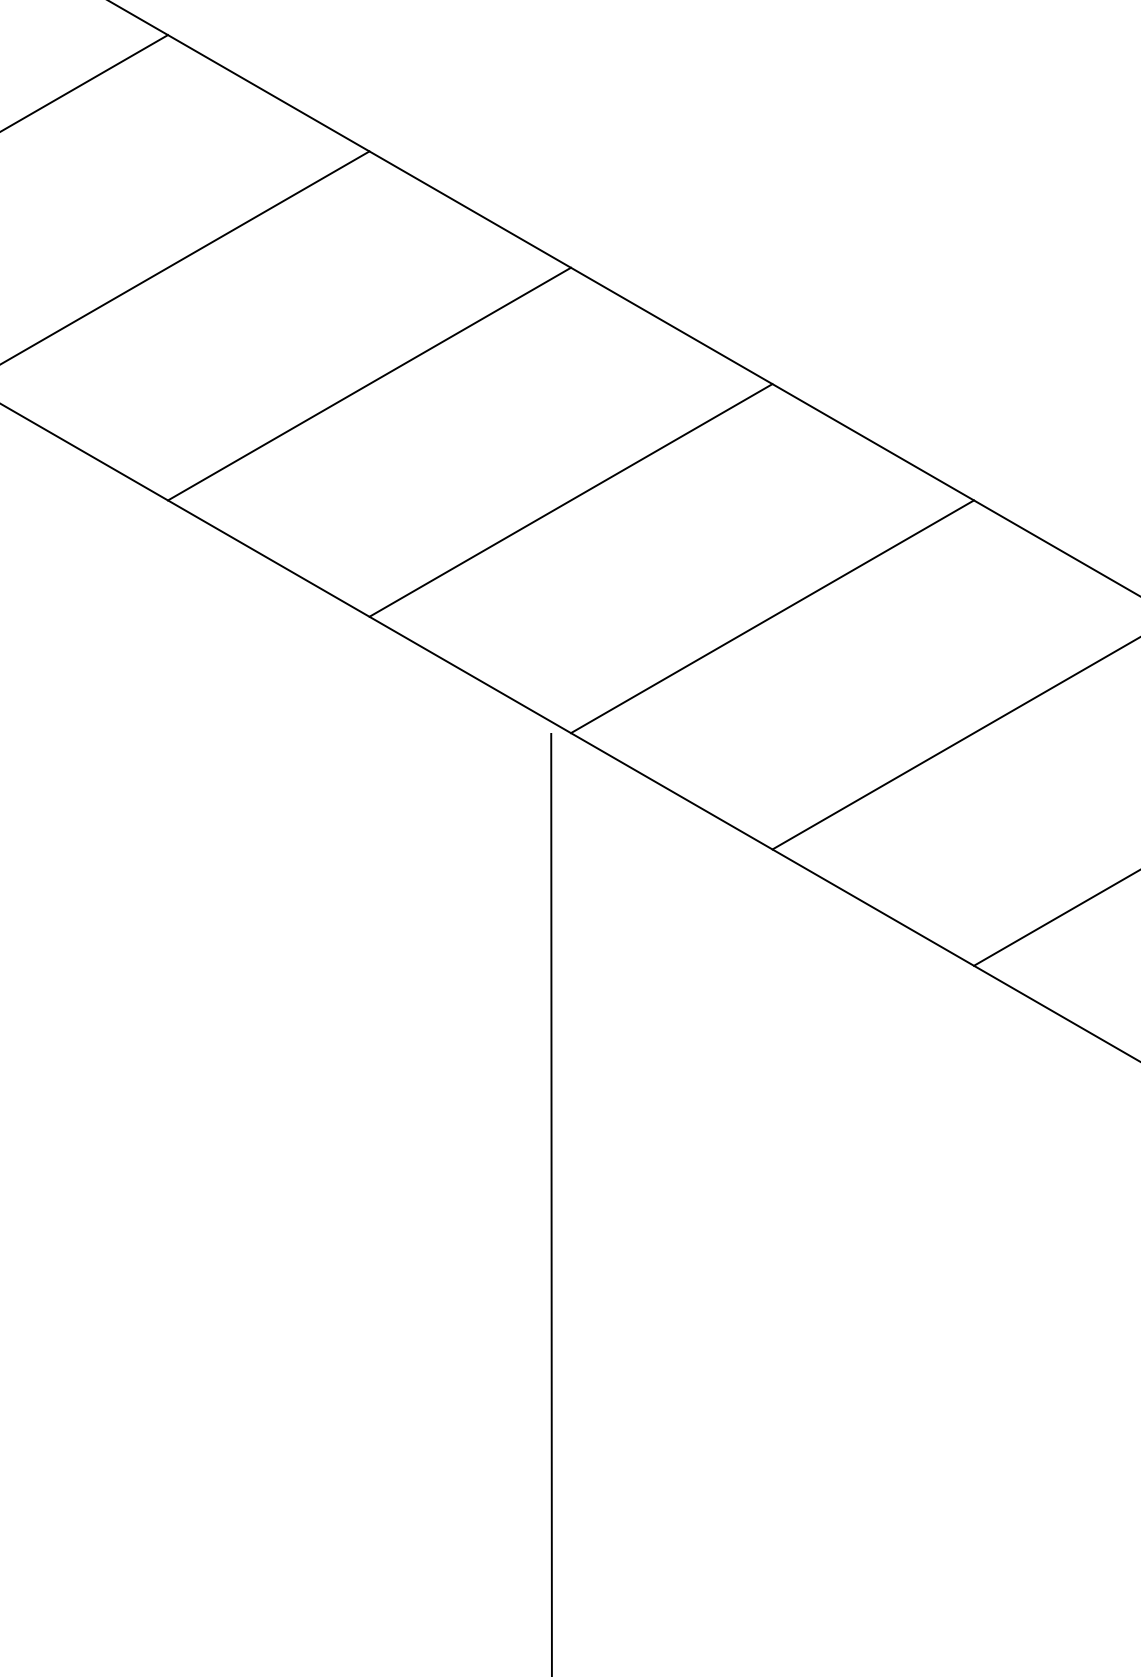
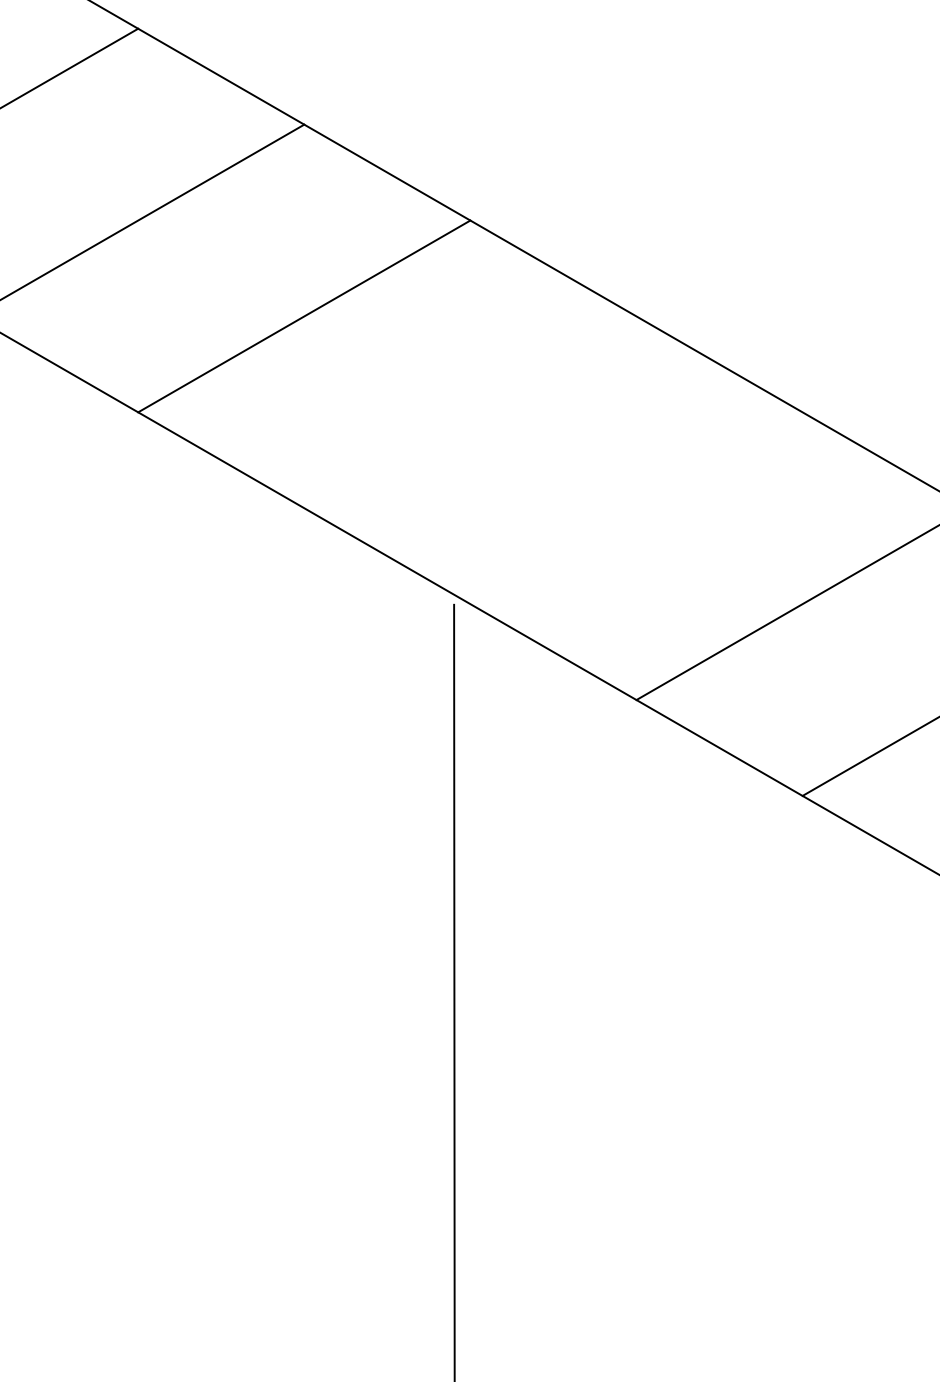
line: (570, 500) -> (470, 412), removed
line: (772, 616) -> (636, 508), removed

